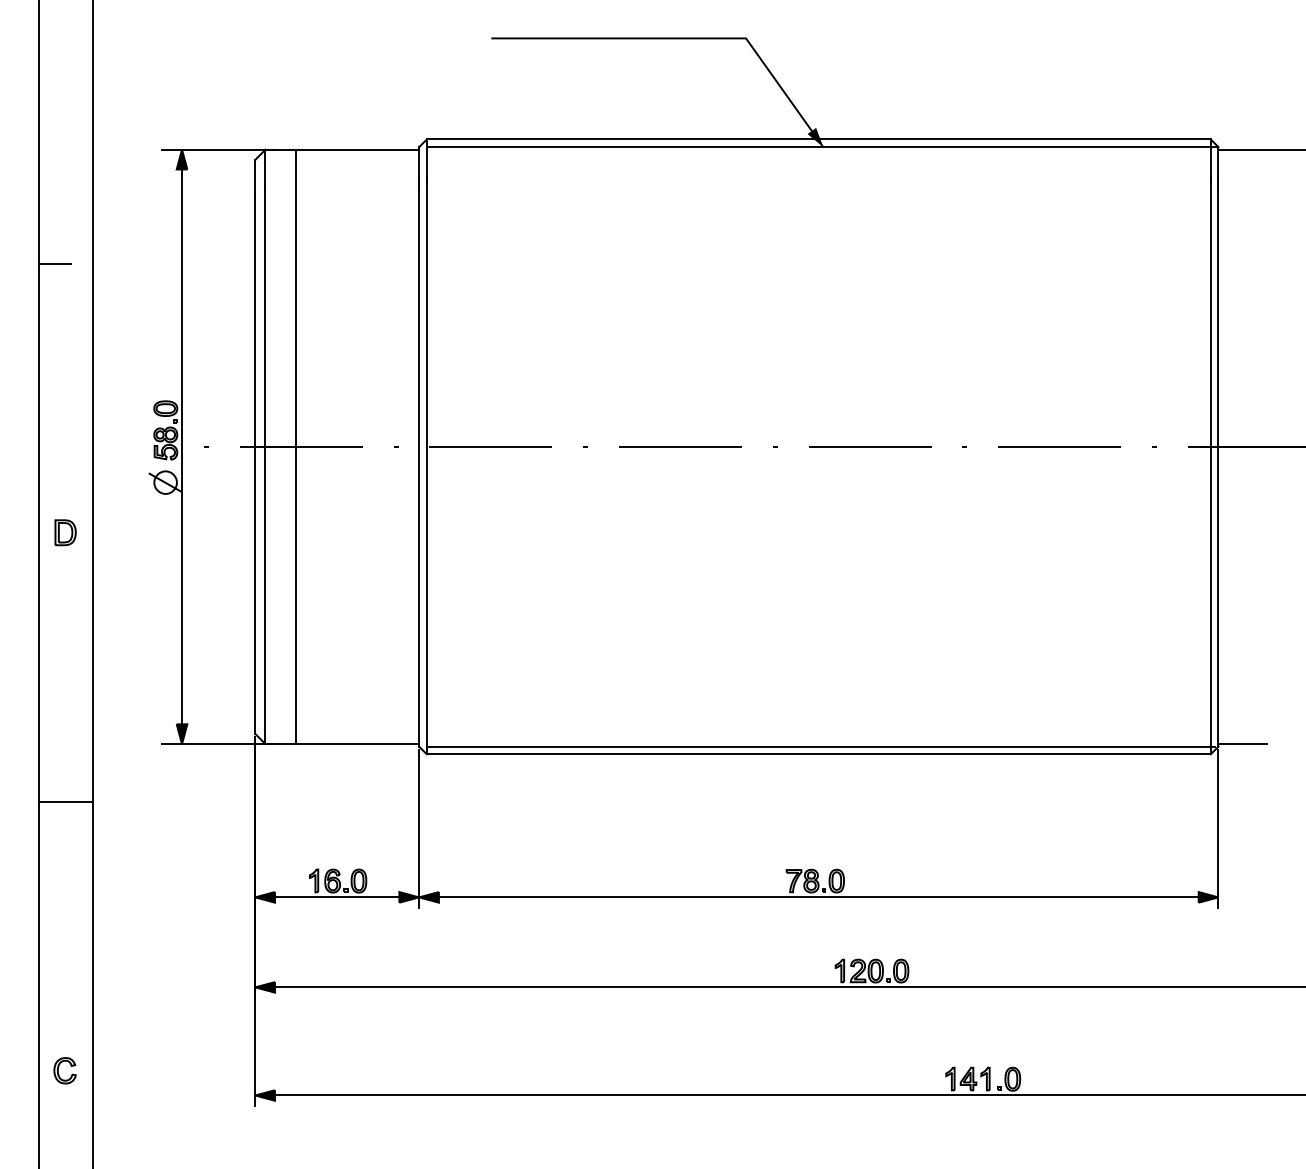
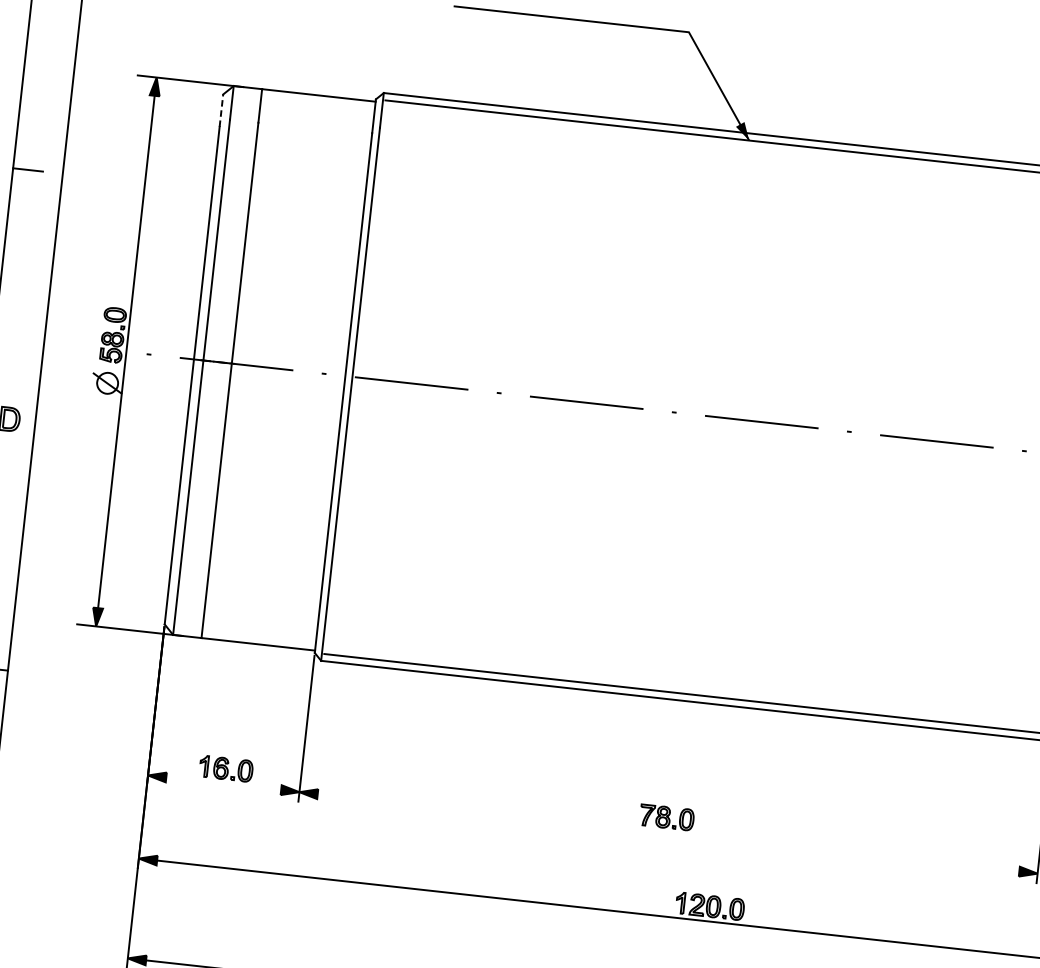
line: (255, 177) -> (221, 110), solid -> dashed
line: (336, 897) -> (223, 783), removed
line: (818, 897) -> (668, 833), removed

